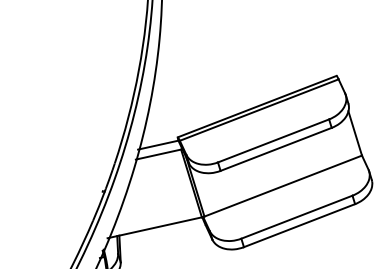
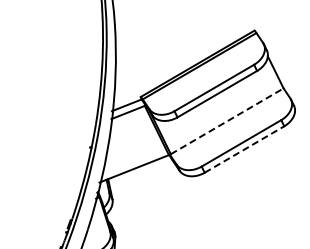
line: (283, 186) -> (227, 121), solid -> dashed
line: (299, 225) -> (244, 149), solid -> dashed

